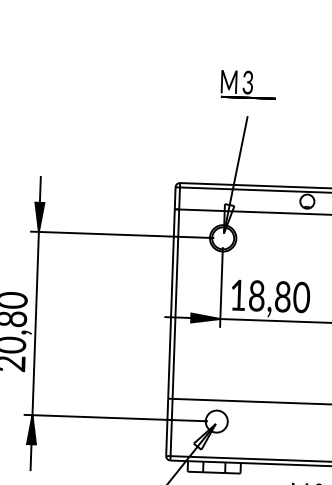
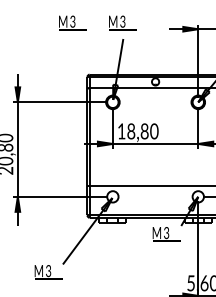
part: (150, 80) -> (72, 22), added

